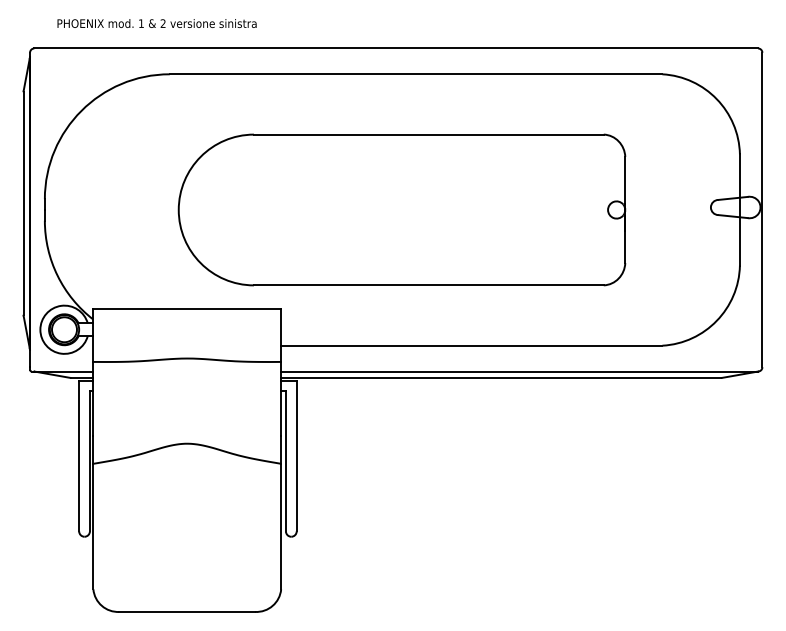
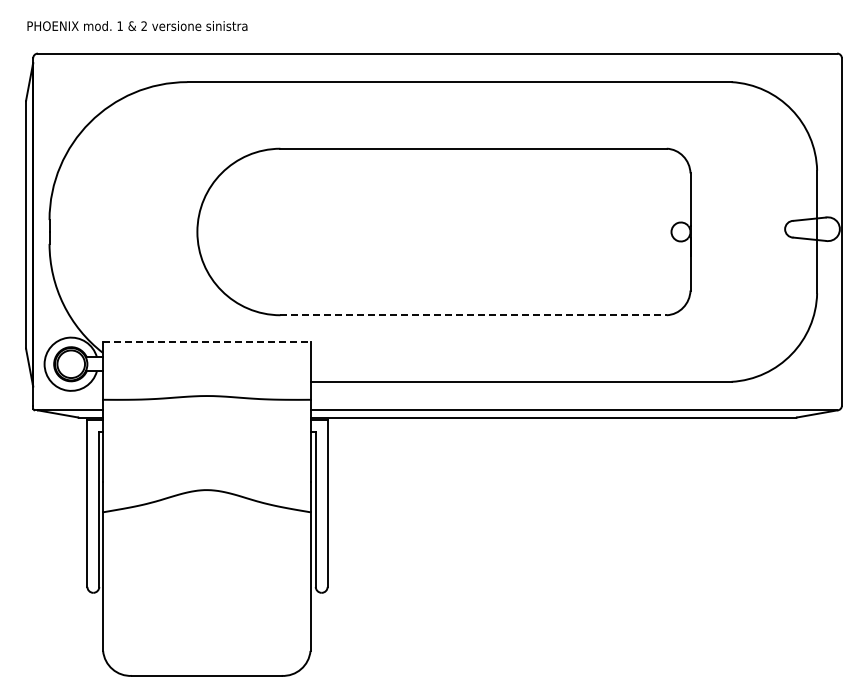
text: (157, 23) -> (137, 25), moved
line: (429, 285) -> (474, 315), solid -> dashed
line: (186, 309) -> (206, 341), solid -> dashed

